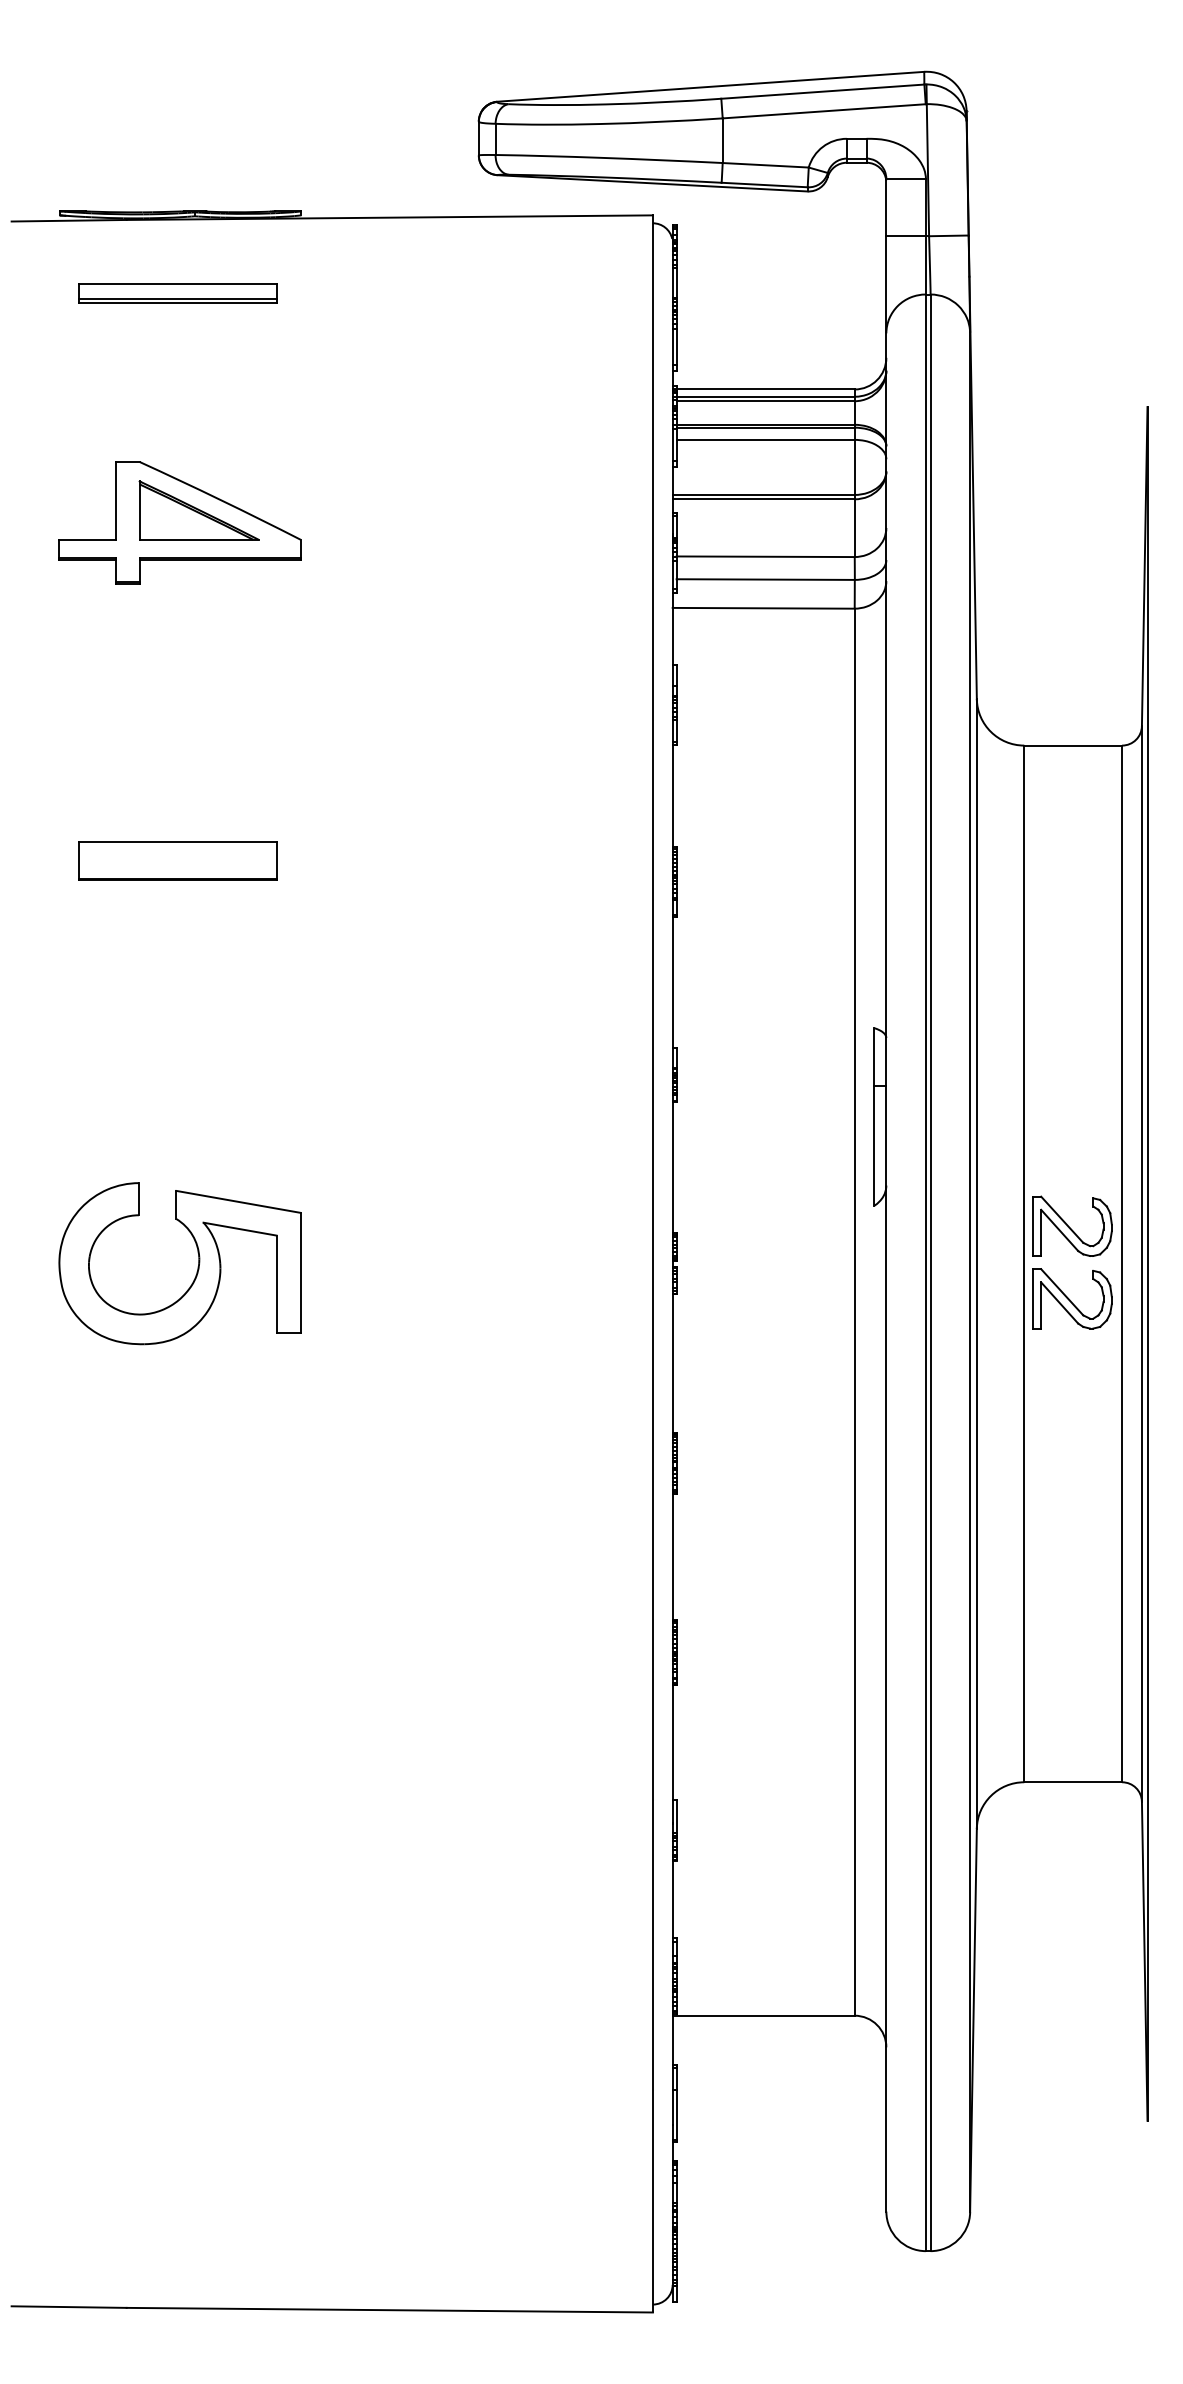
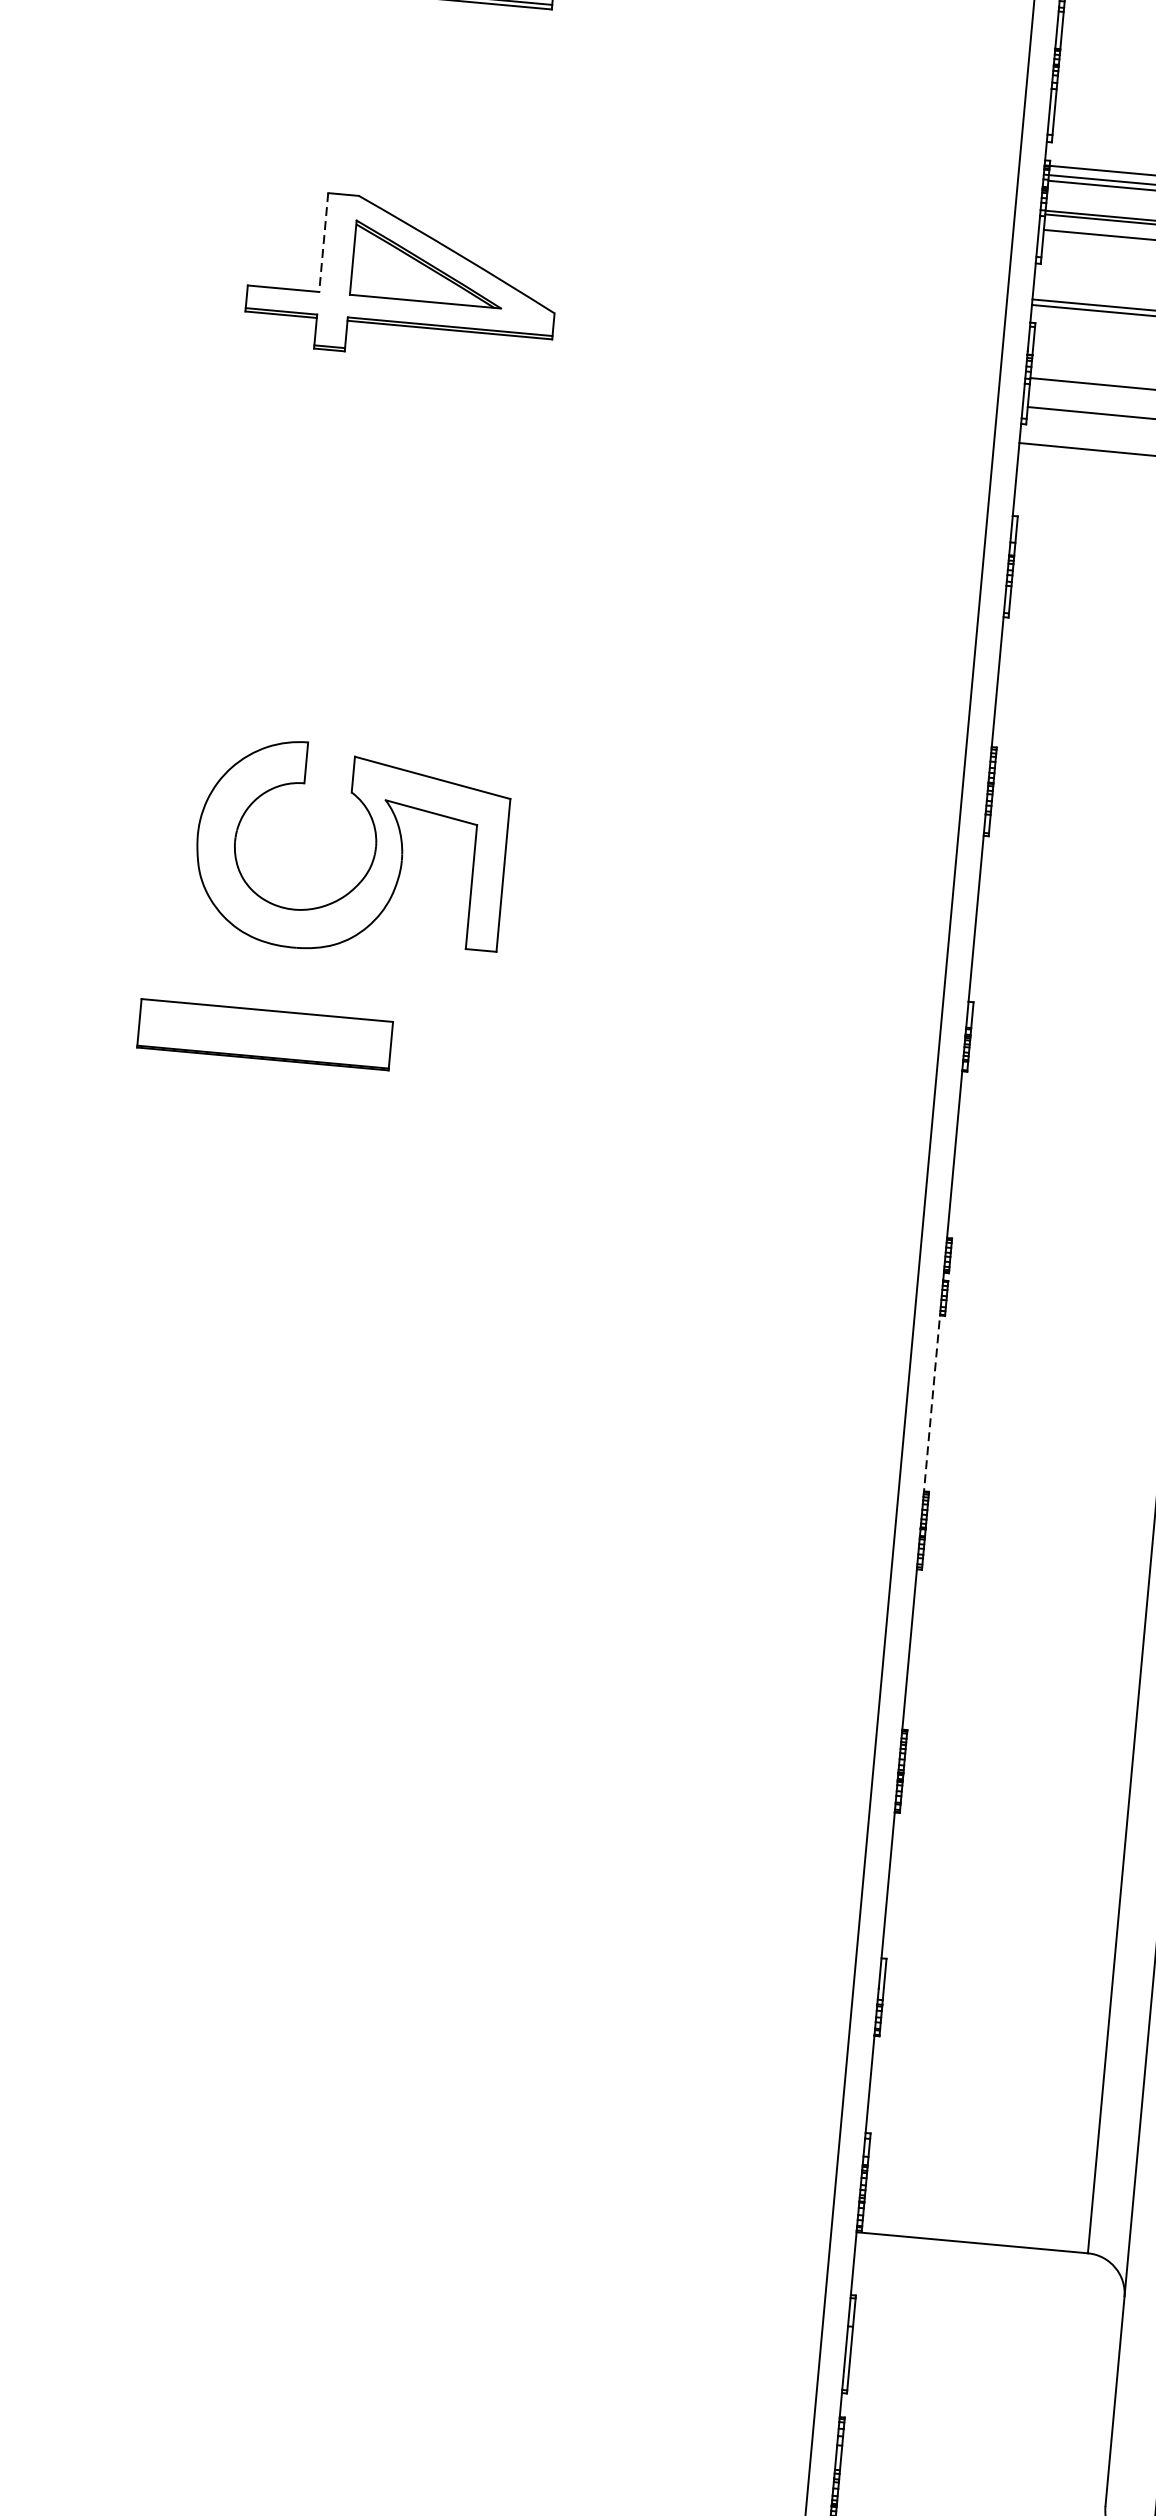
line: (115, 500) -> (323, 242), solid -> dashed
part: (177, 860) -> (264, 1033), moved
part: (197, 1266) -> (372, 855), moved
line: (672, 1365) -> (931, 1405), solid -> dashed

